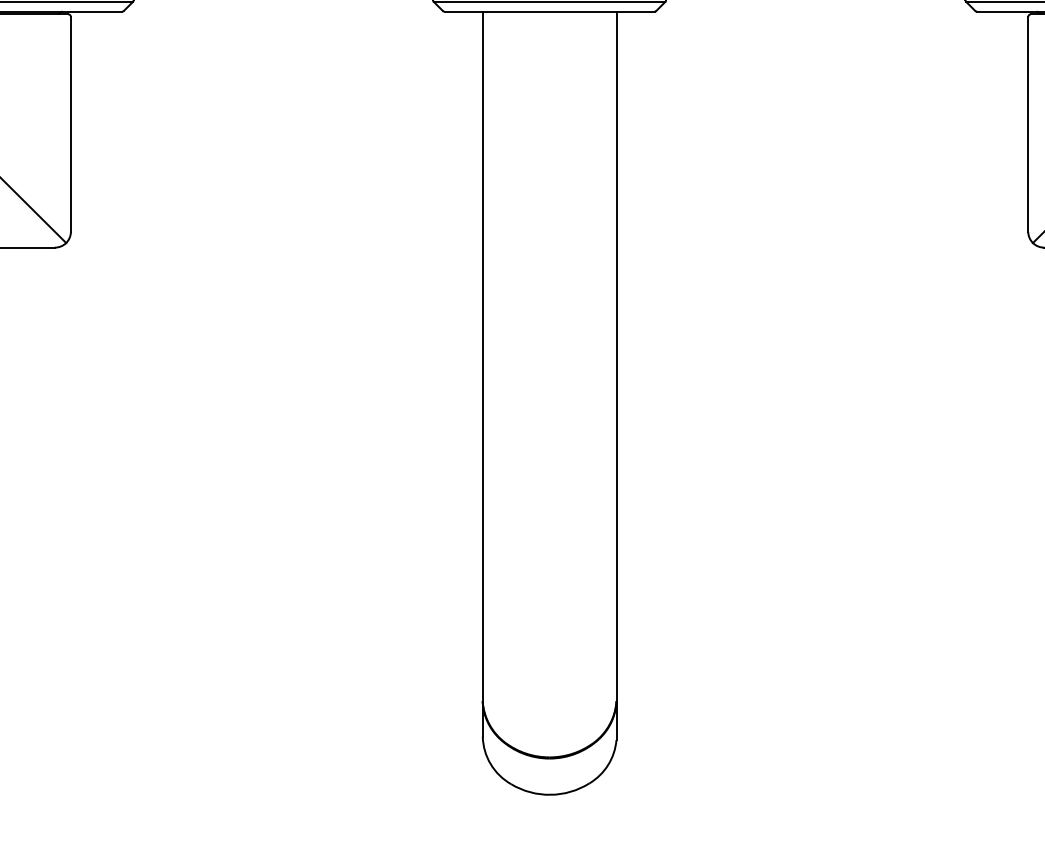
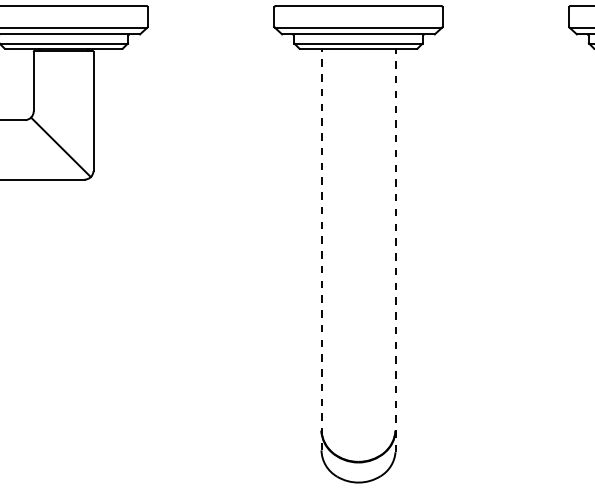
line: (482, 373) -> (321, 249), solid -> dashed
line: (616, 375) -> (395, 250), solid -> dashed

